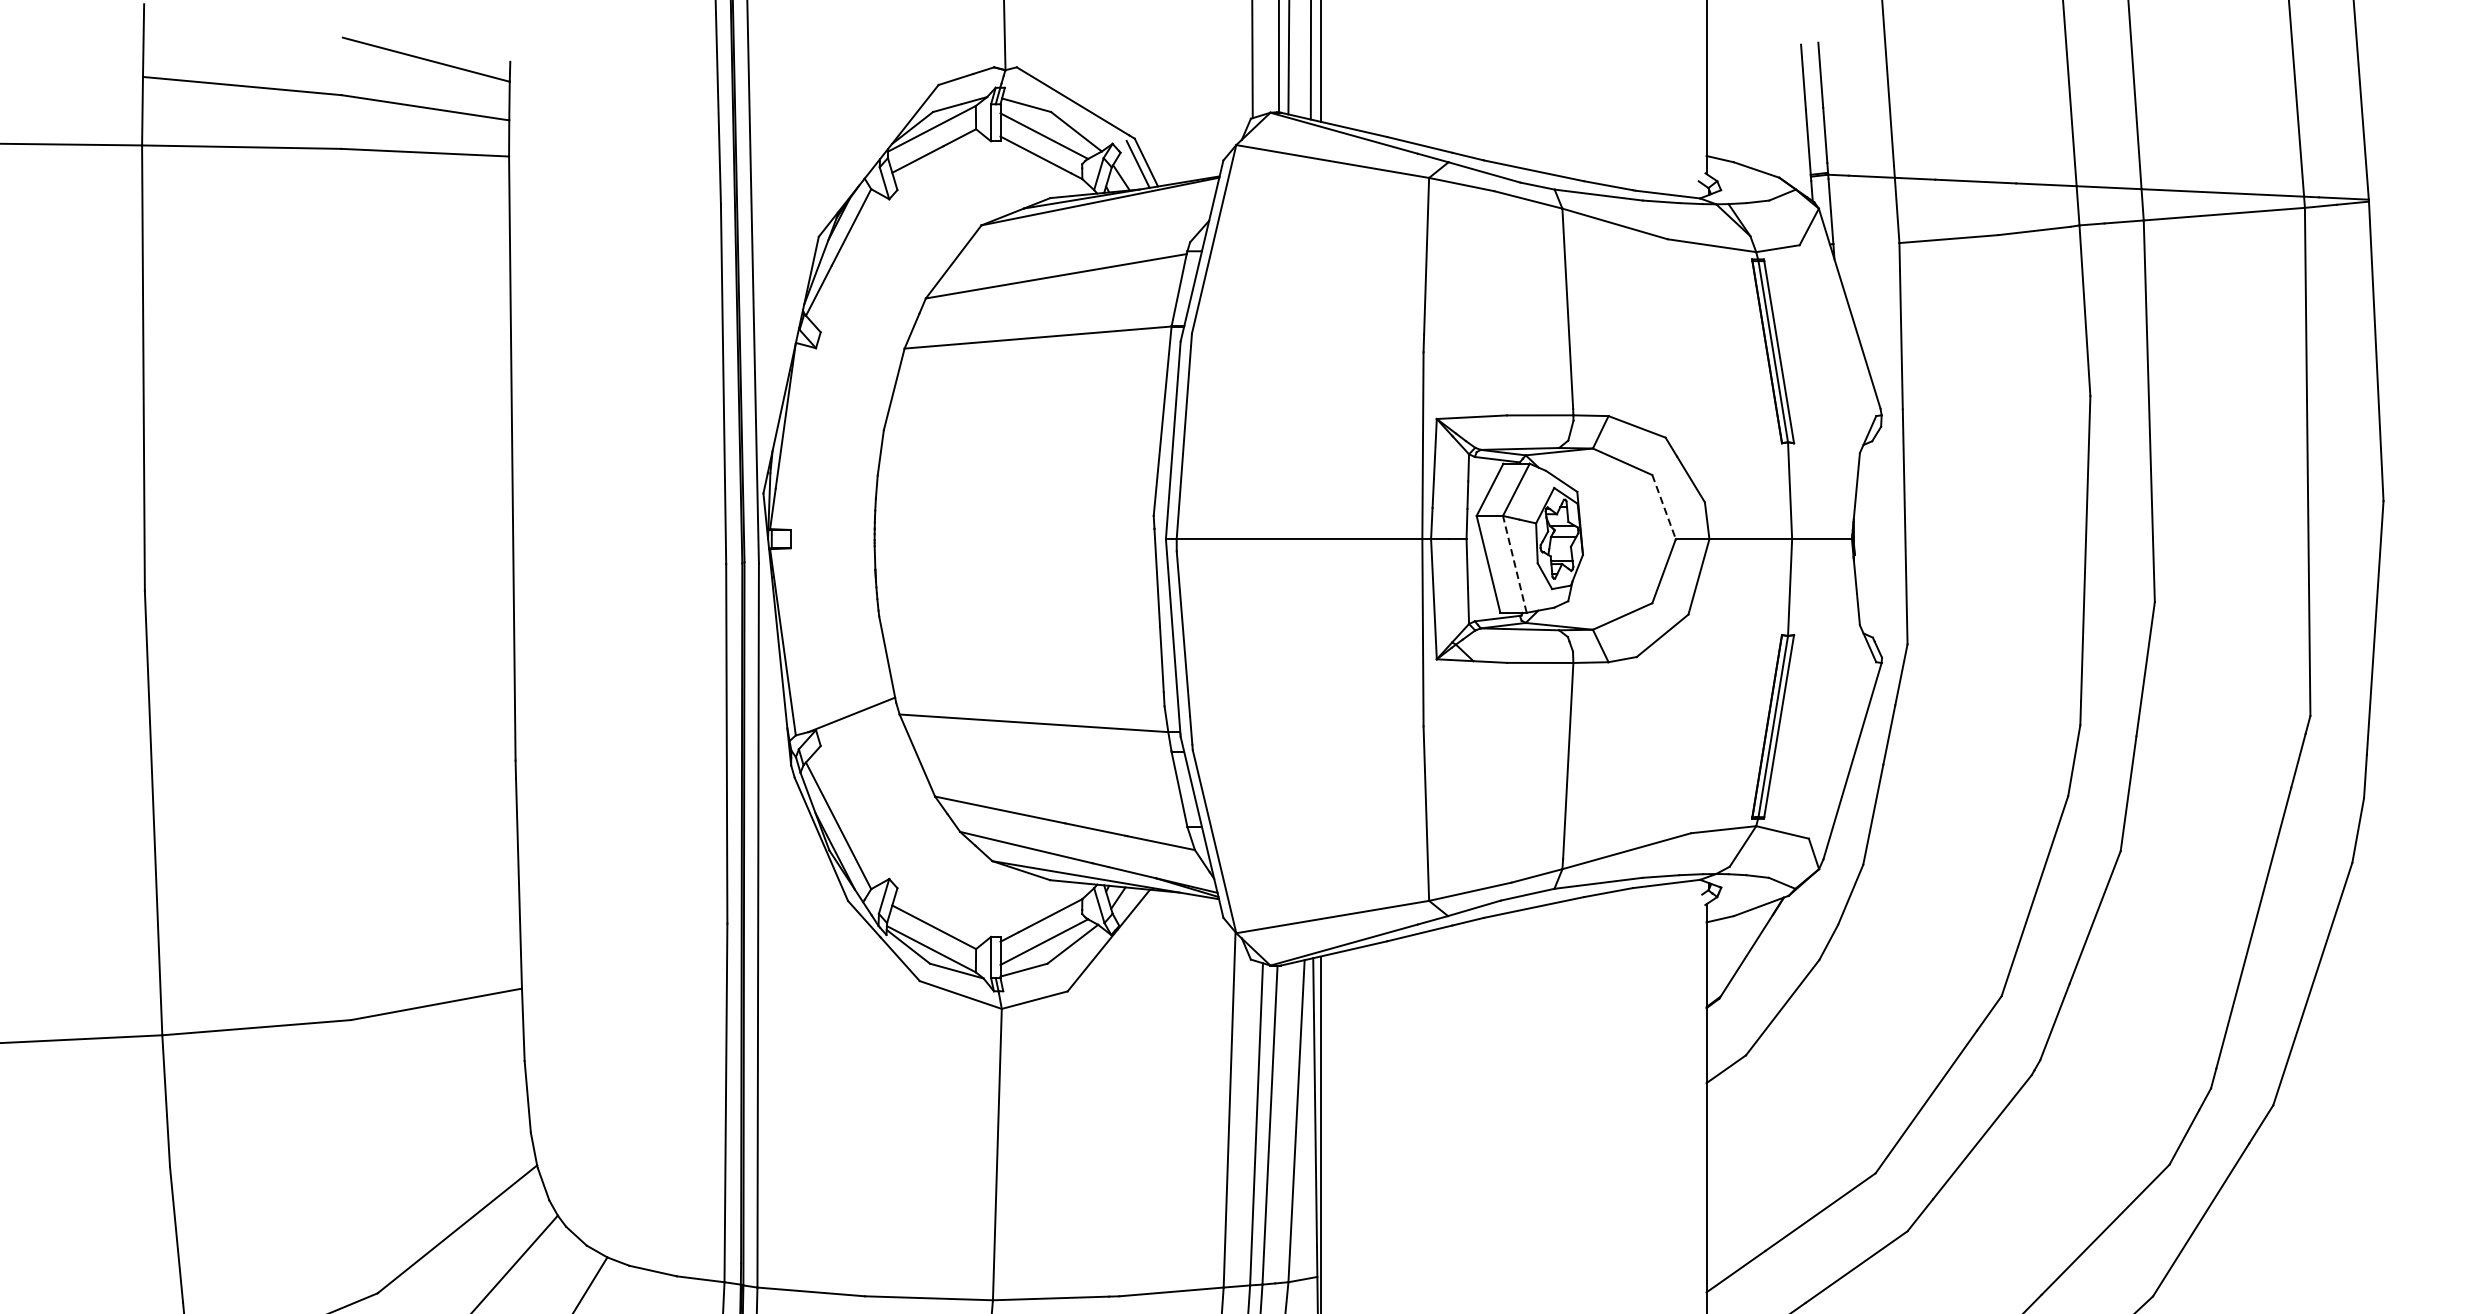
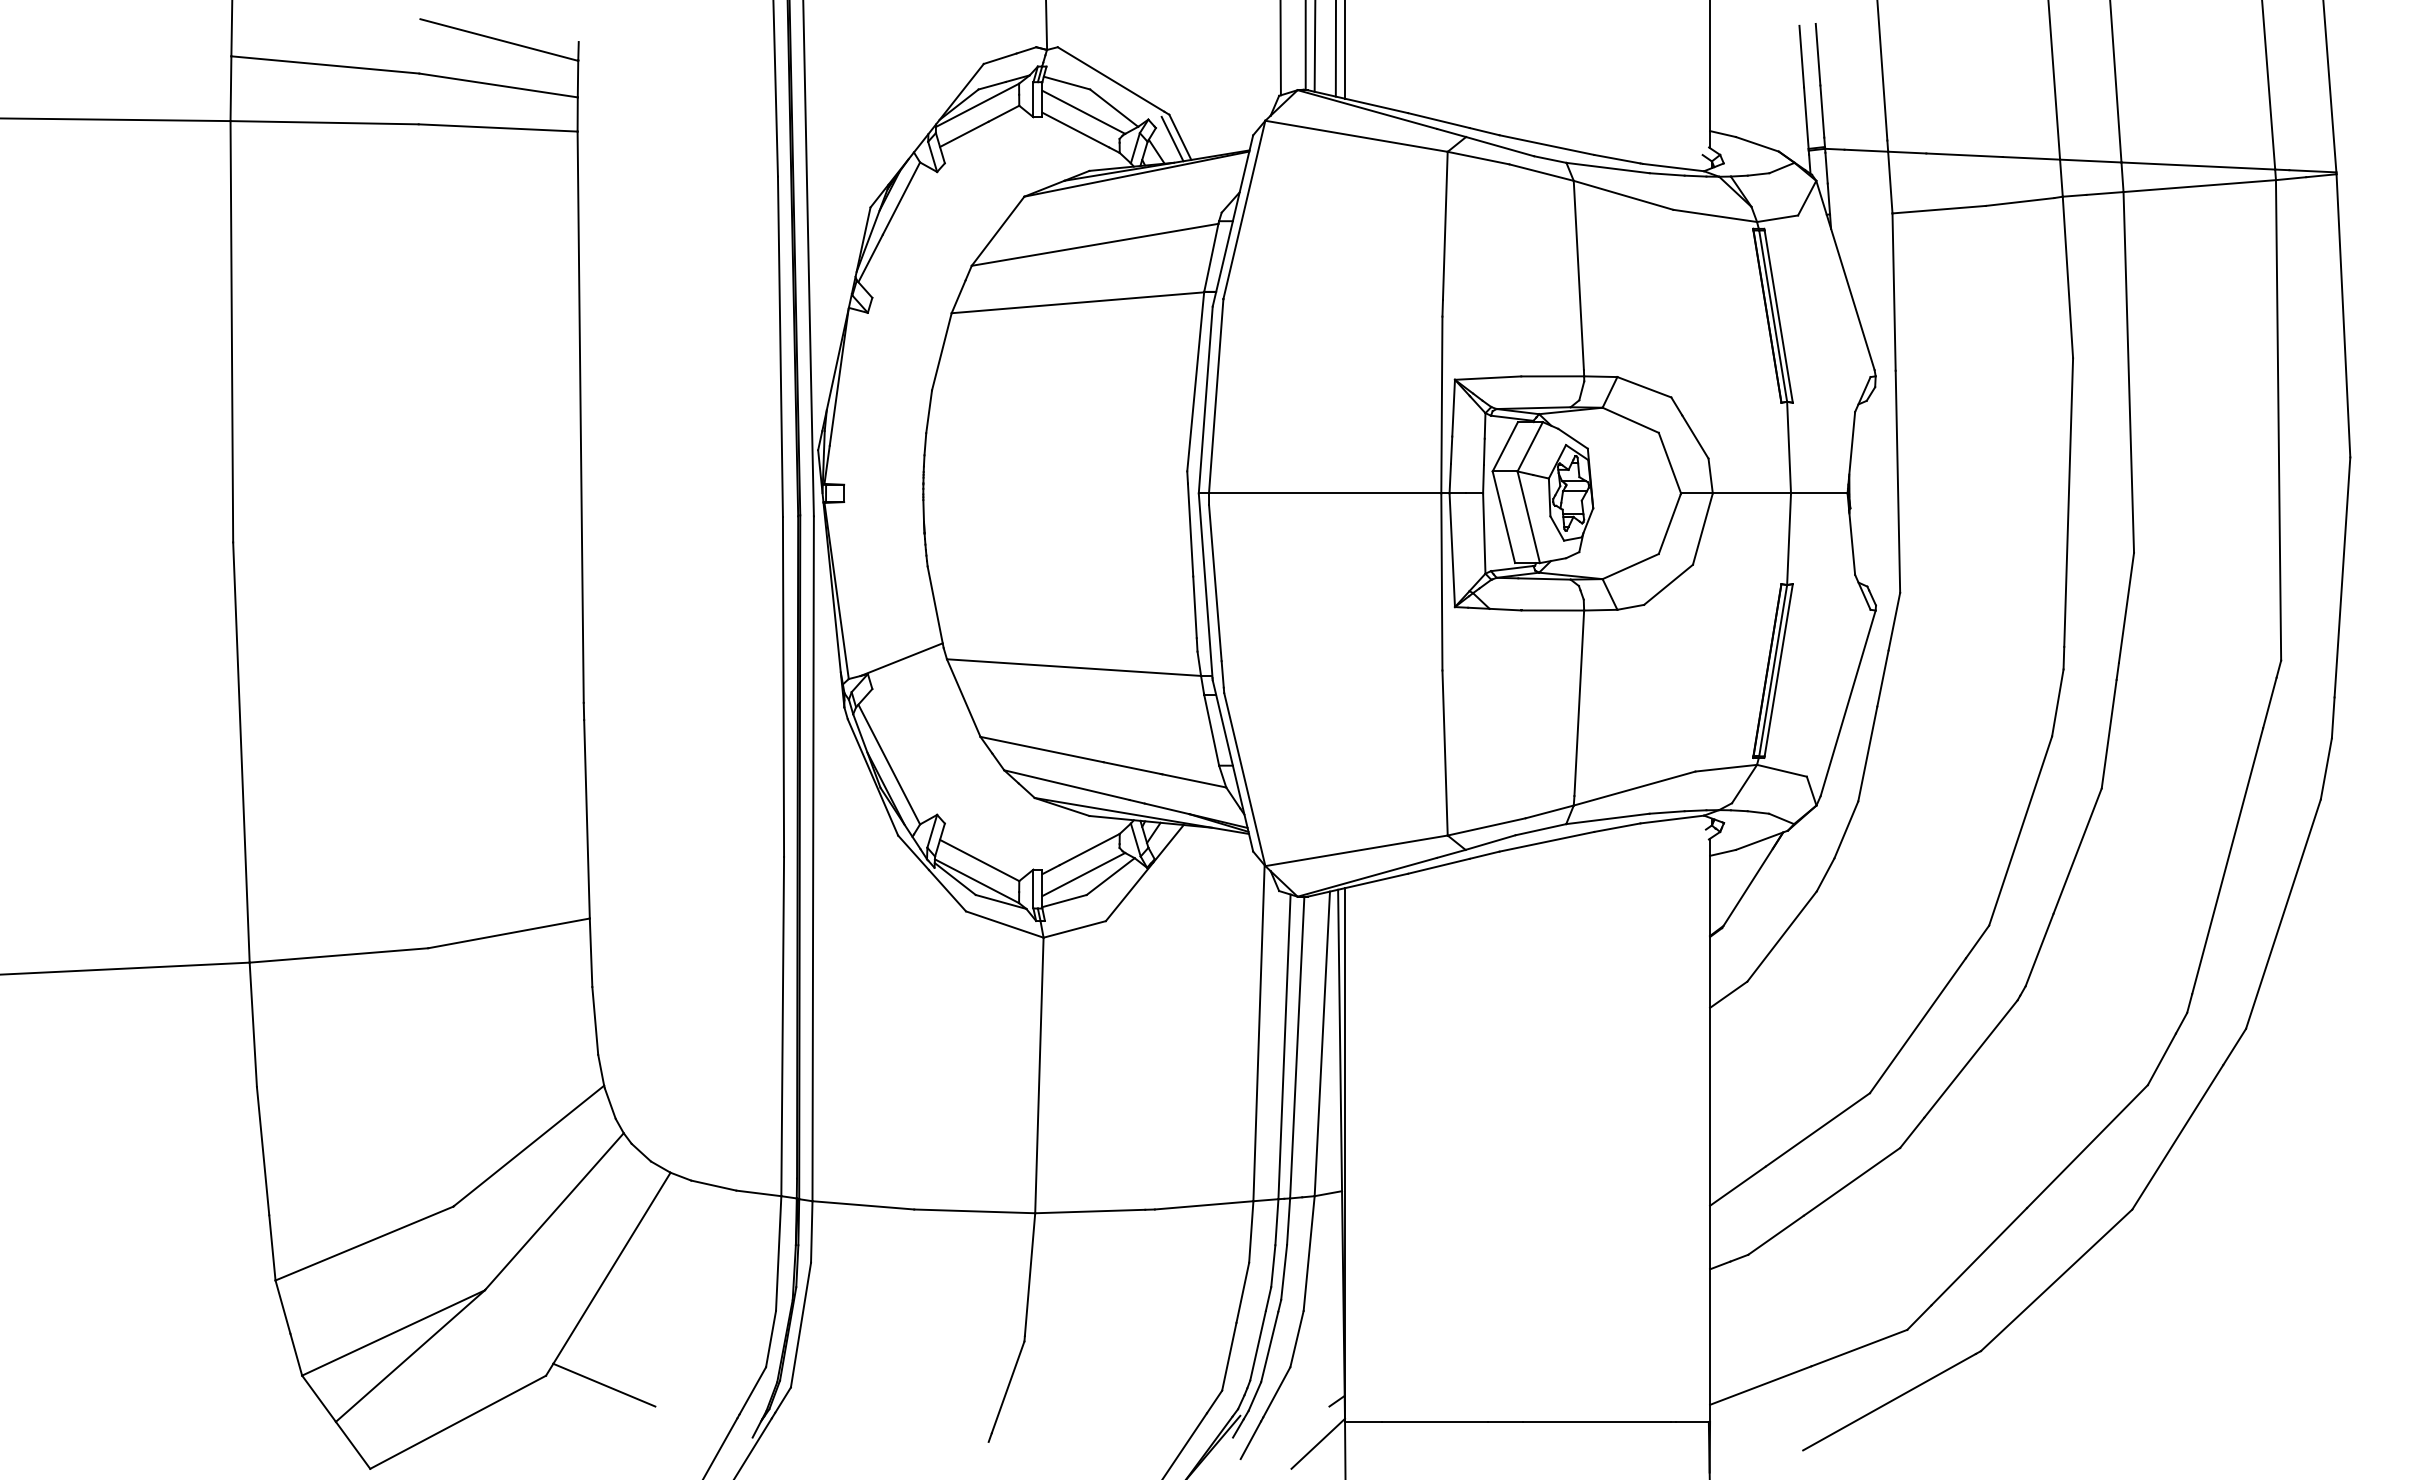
line: (1664, 507) -> (1670, 463), dashed -> solid
line: (1514, 563) -> (1528, 516), dashed -> solid

